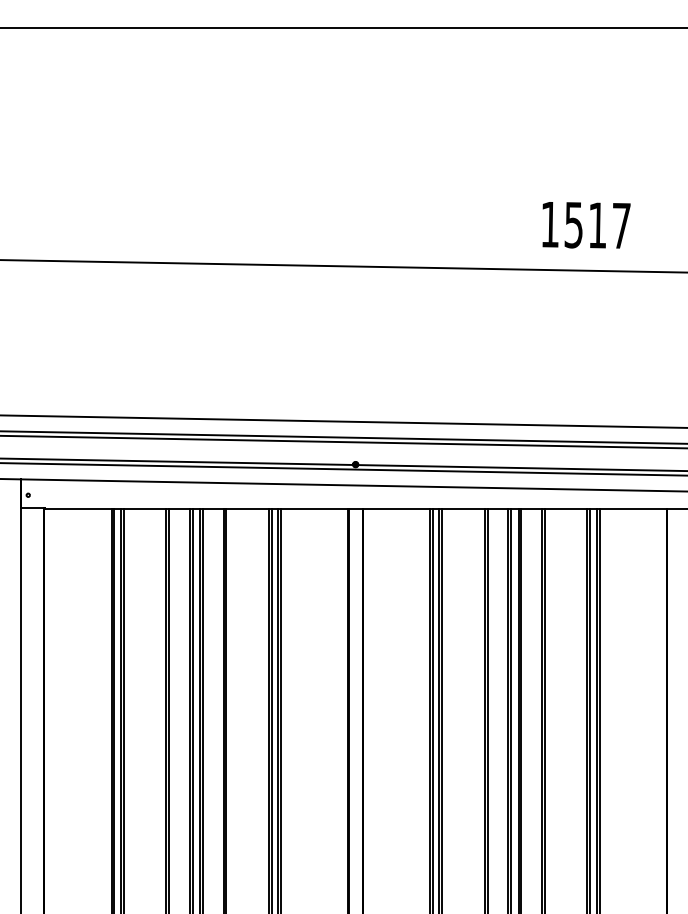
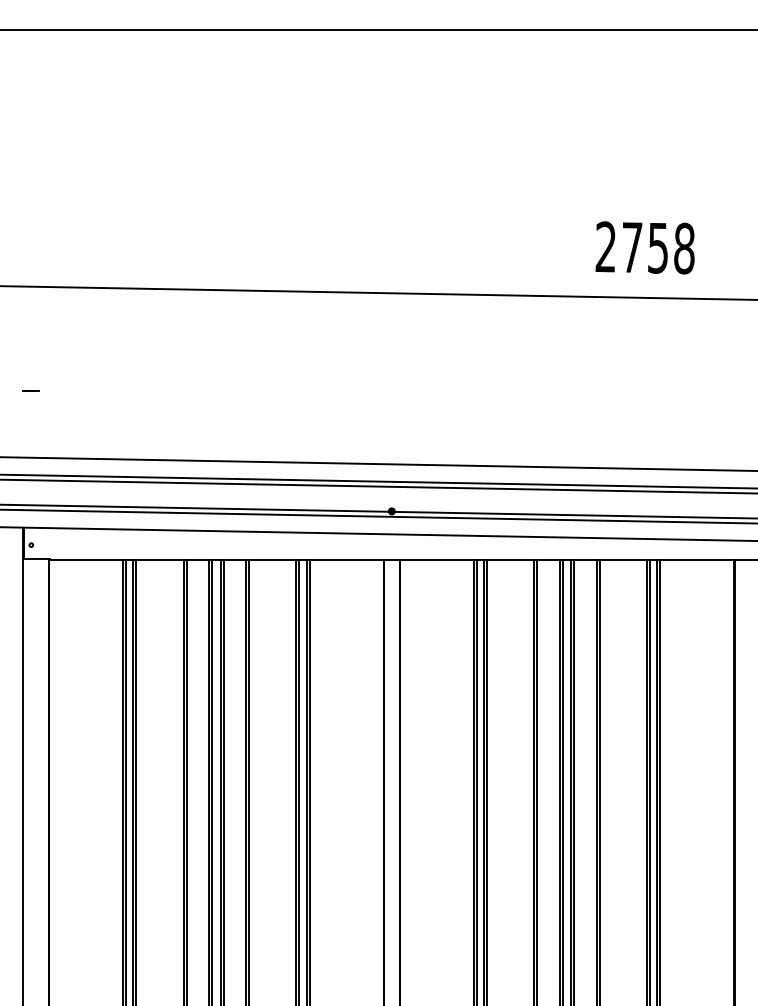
text: (585, 224) -> (644, 247), 1517 -> 2758
line: (27, 354) -> (30, 390), added

